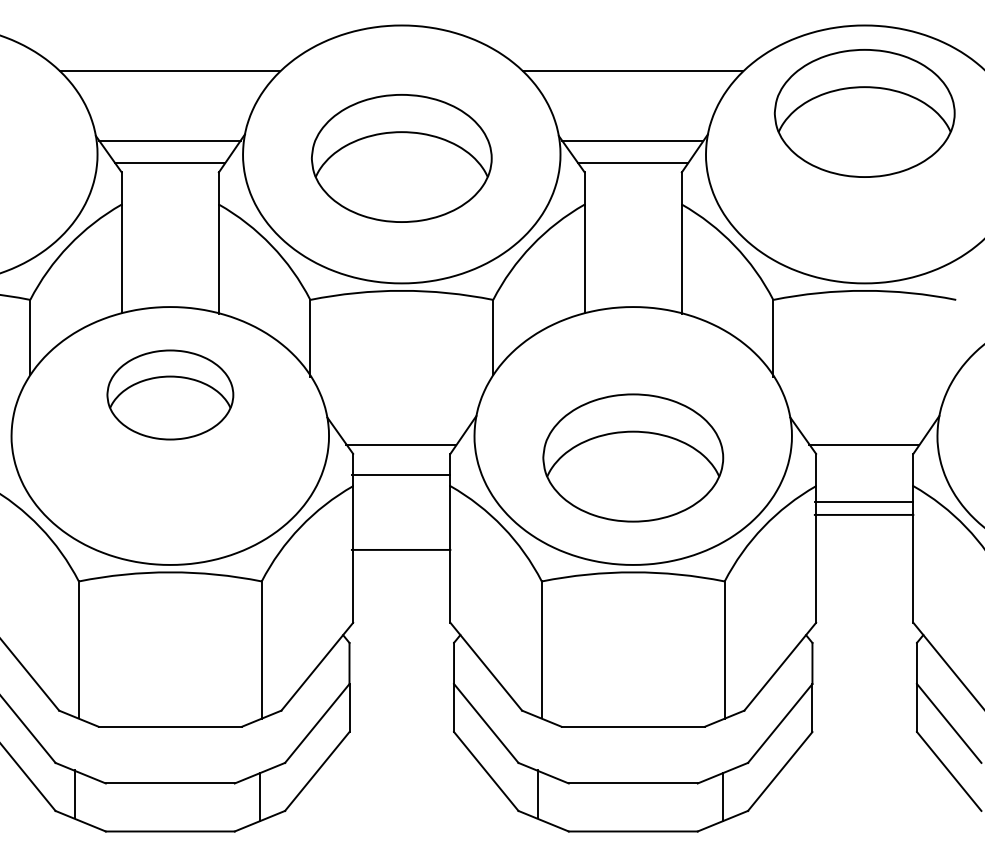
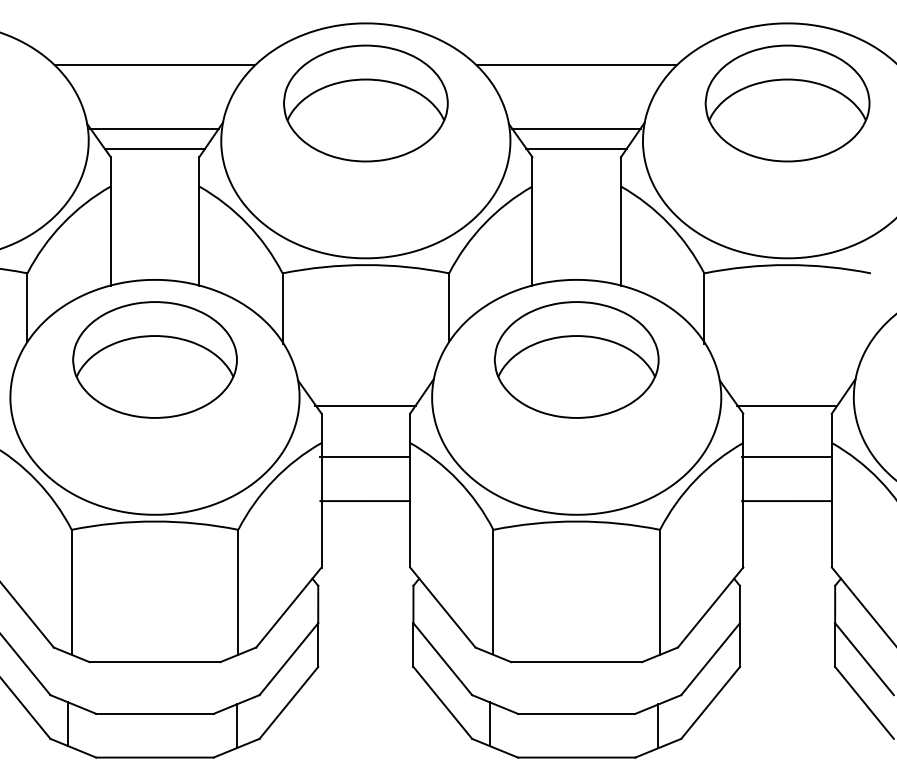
part: (401, 158) -> (365, 103), moved
part: (170, 394) -> (155, 359), size x1.43
part: (633, 457) -> (576, 359), moved
line: (400, 474) -> (364, 456), moved
line: (863, 514) -> (786, 500), moved

